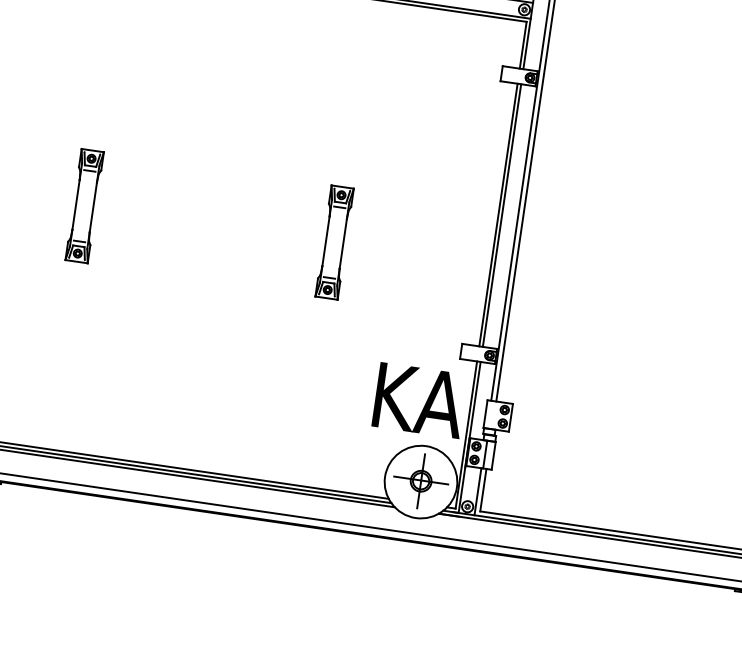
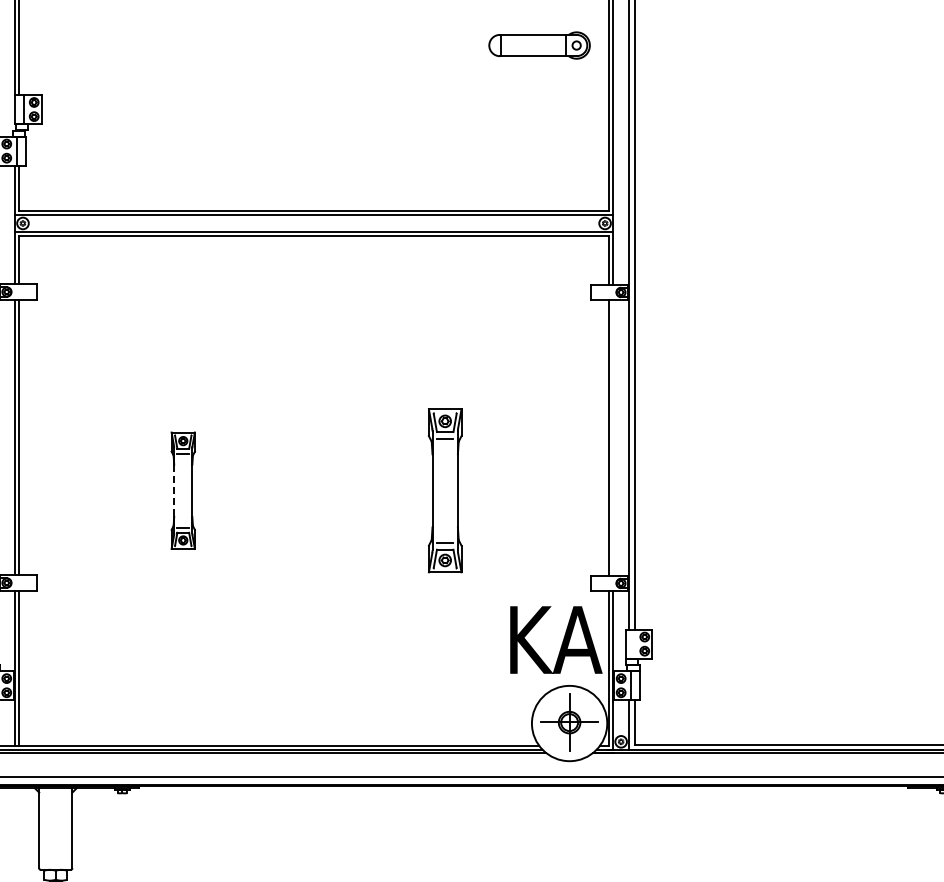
line: (76, 205) -> (174, 491), solid -> dashed
line: (501, 215) -> (612, 437), removed
part: (334, 242) -> (444, 490), size x1.4

